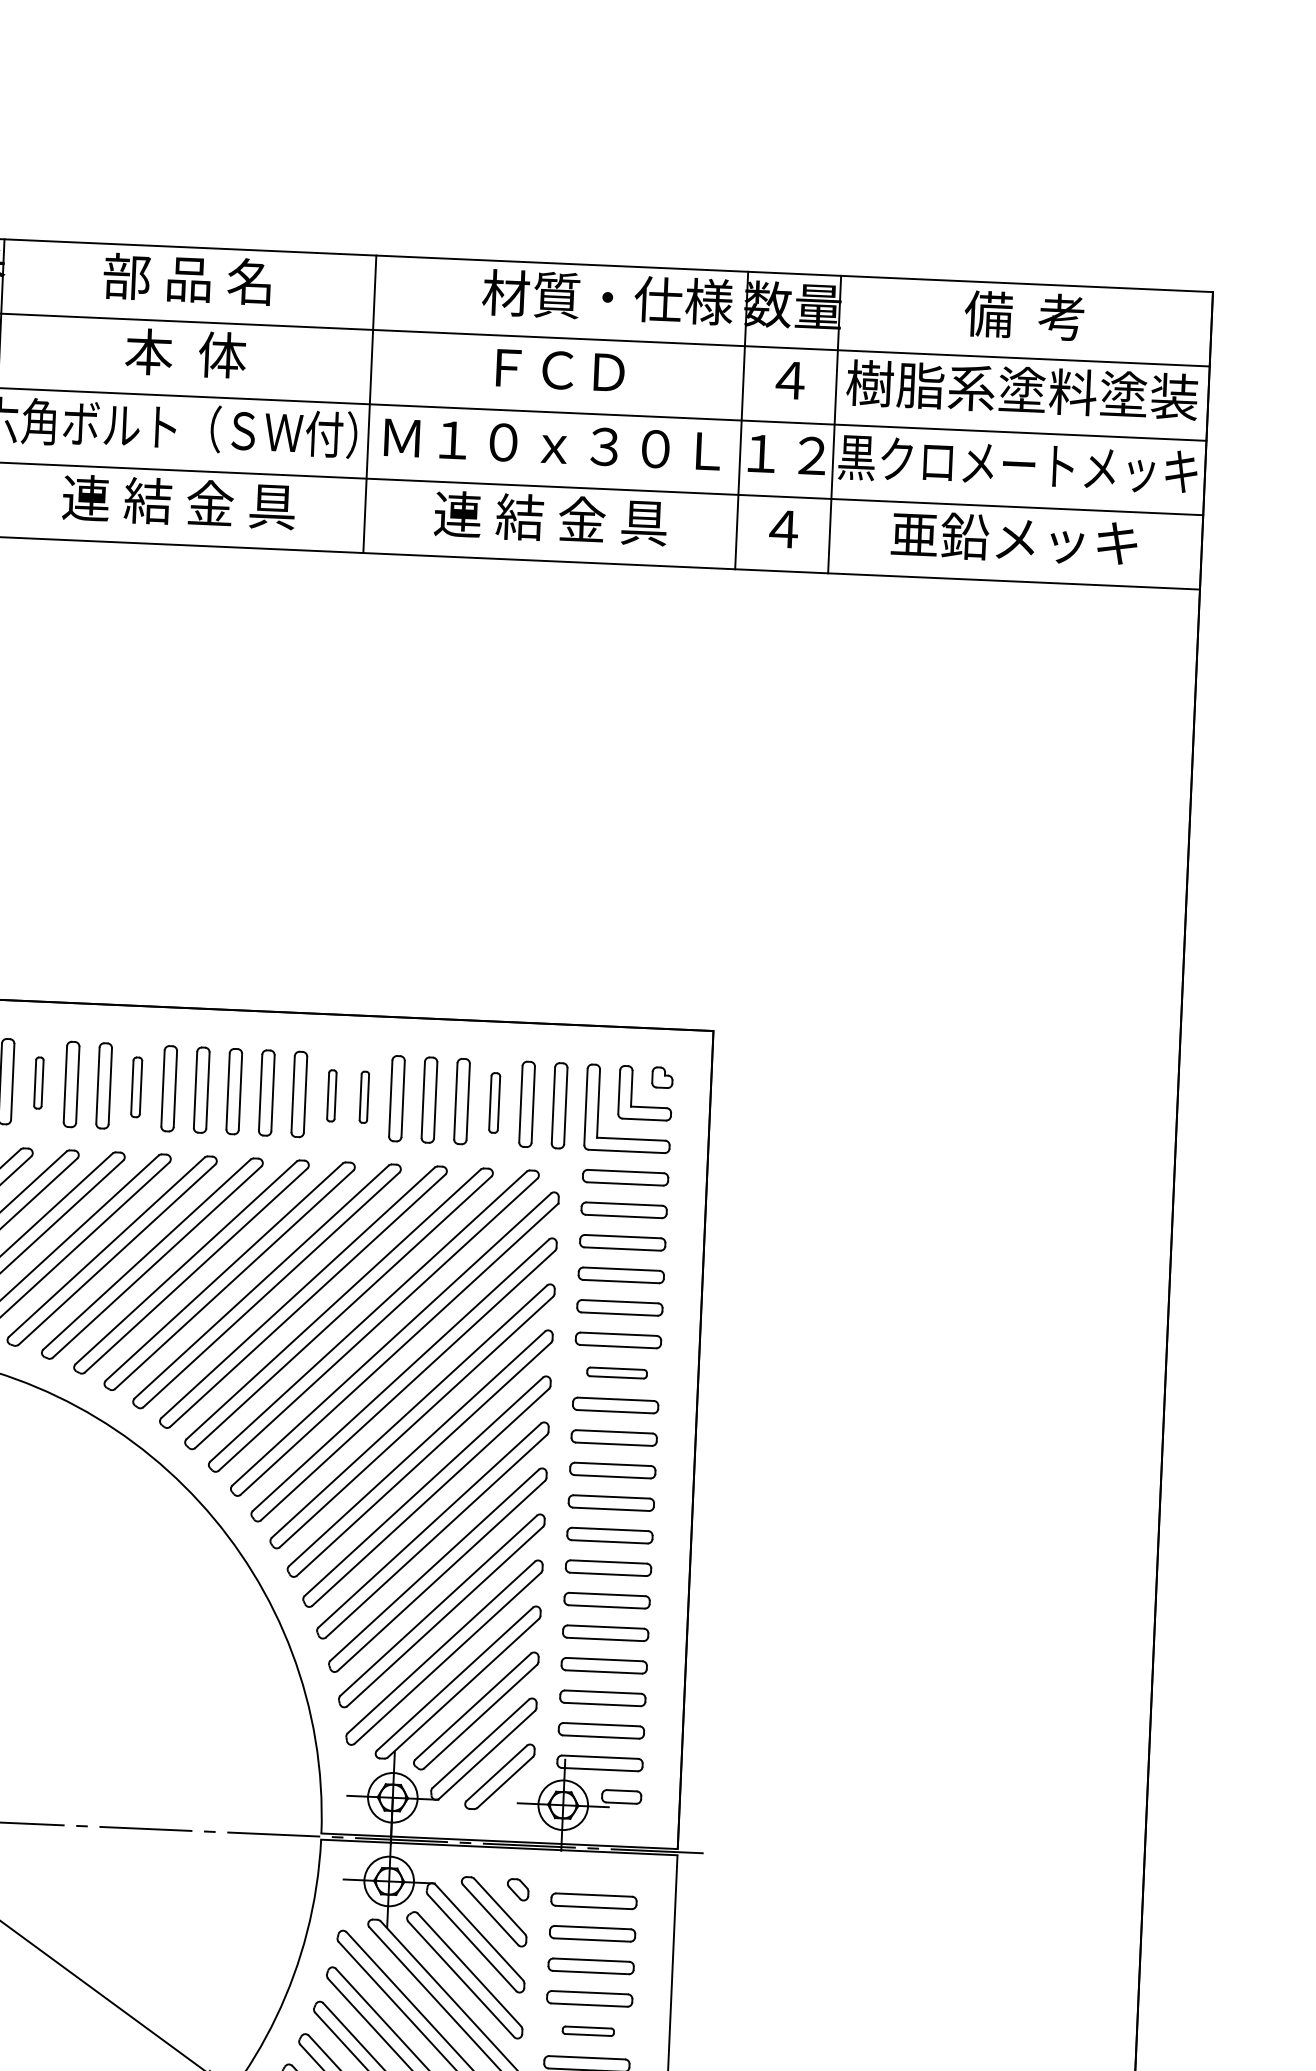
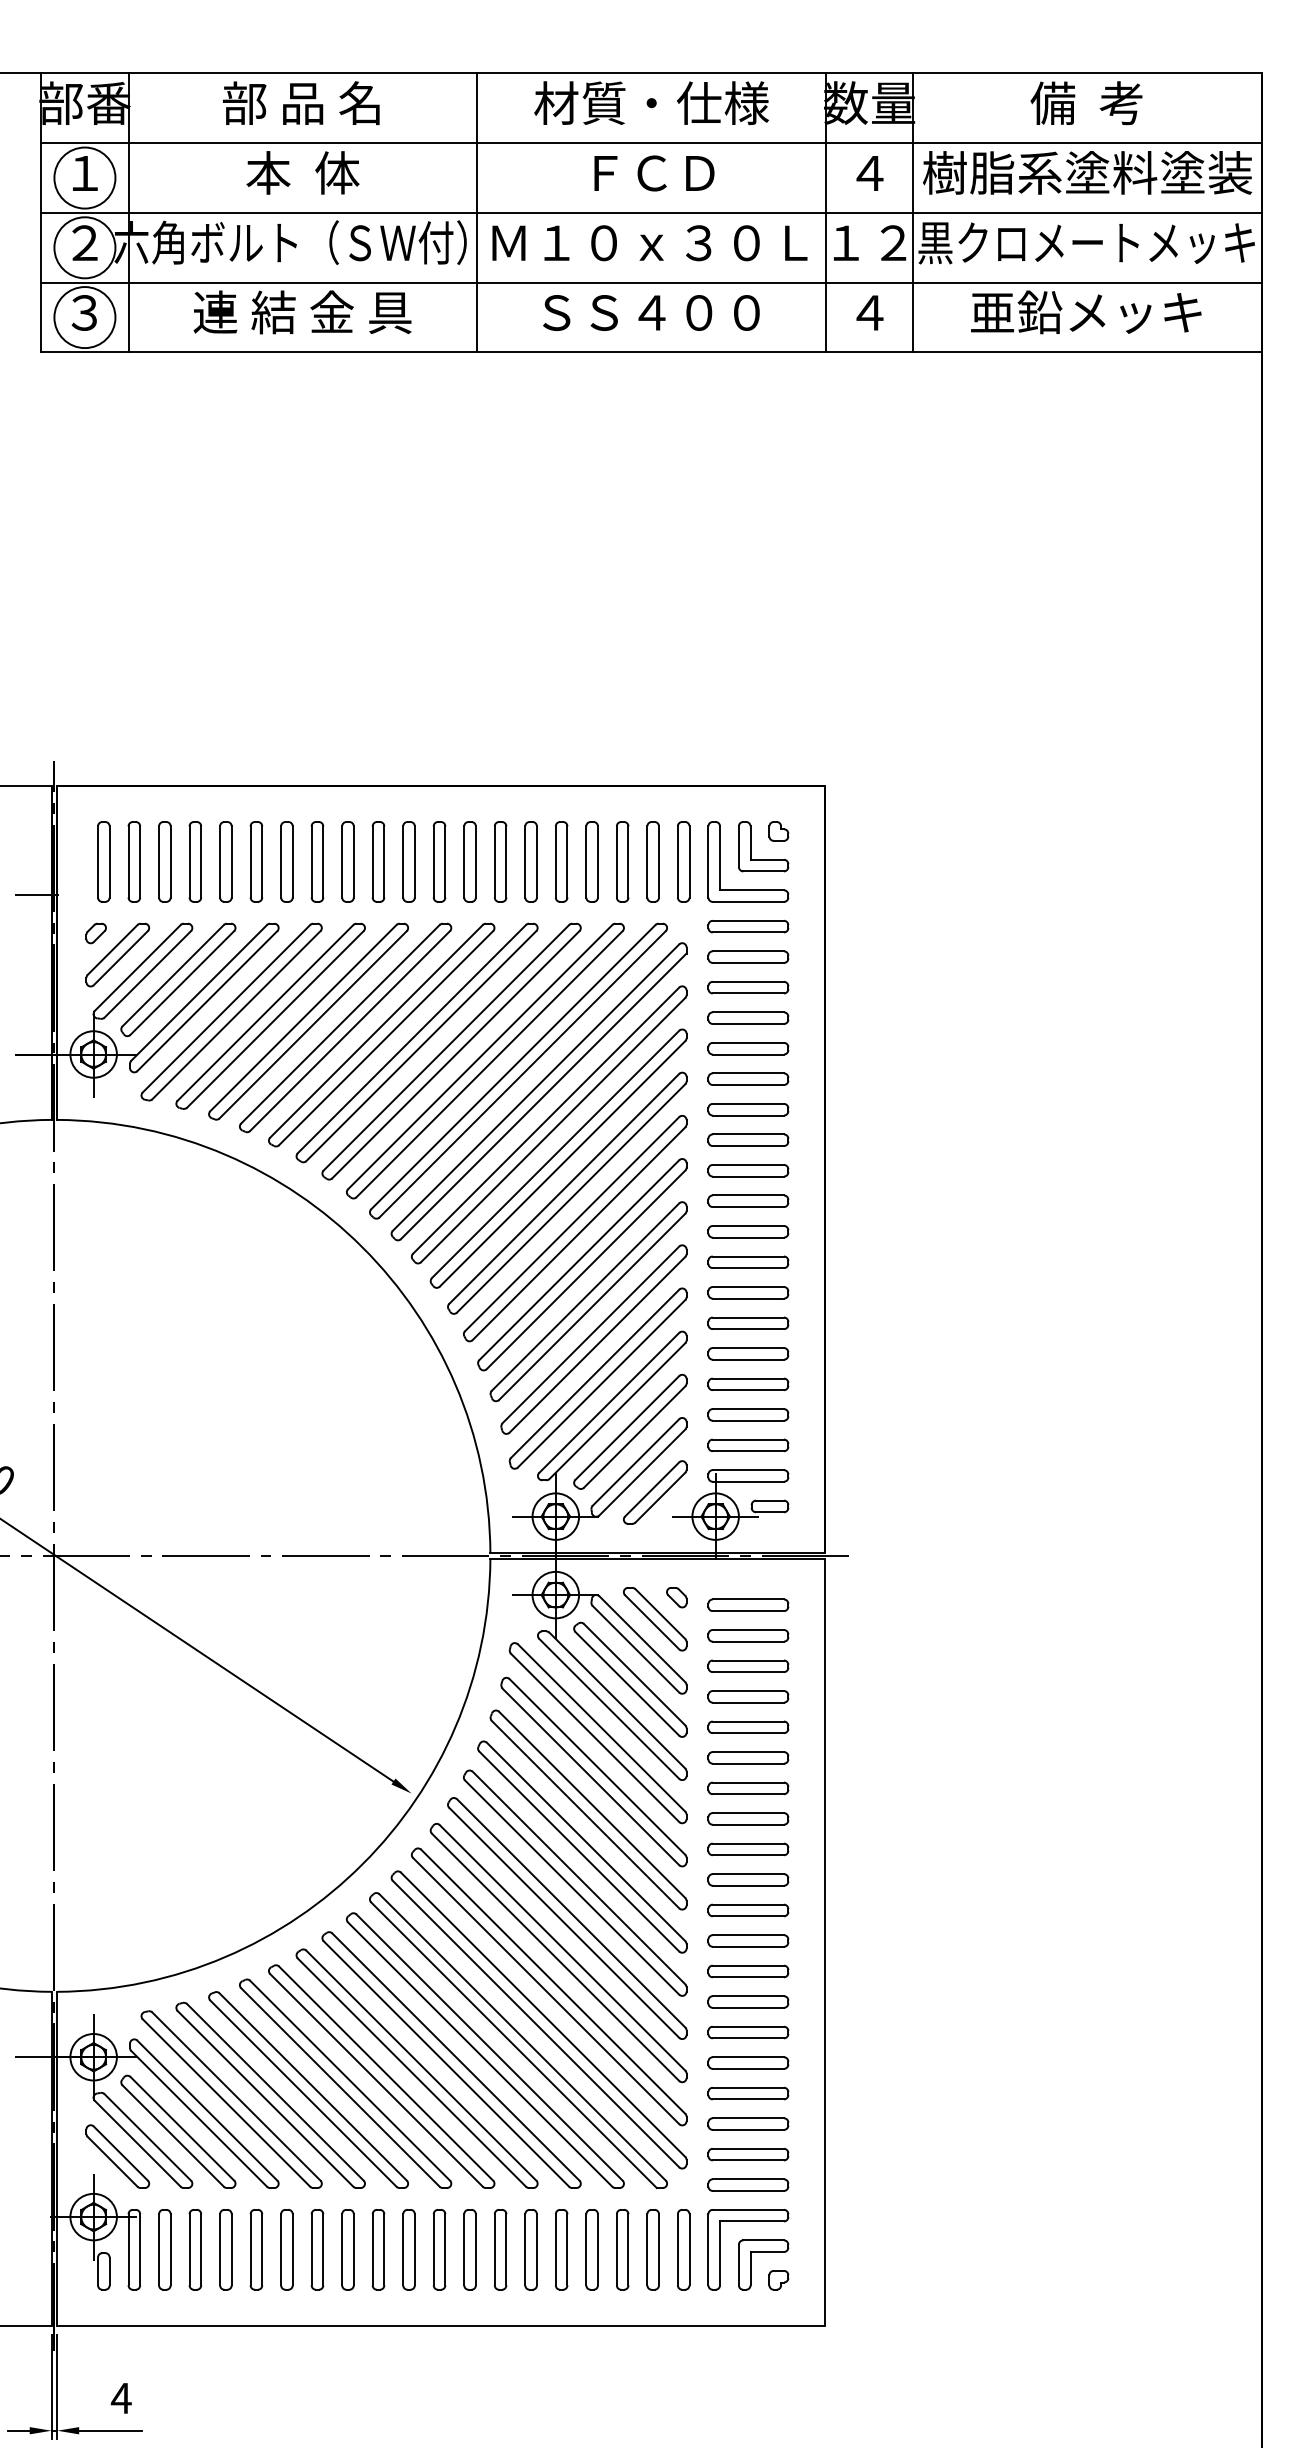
text: (607, 296) -> (651, 102), moved
text: (550, 518) -> (651, 312), 連 結 金 具 -> ＳＳ４００
part: (38, 1082) -> (194, 861), size x1.67
part: (136, 1086) -> (286, 861), size x1.43
part: (331, 1095) -> (469, 861), size x1.67
part: (364, 1096) -> (500, 861), size x1.67
part: (494, 1102) -> (622, 861), size x1.43
part: (617, 1372) -> (748, 1109), size x1.43
part: (588, 2030) -> (748, 1726), size x1.67

